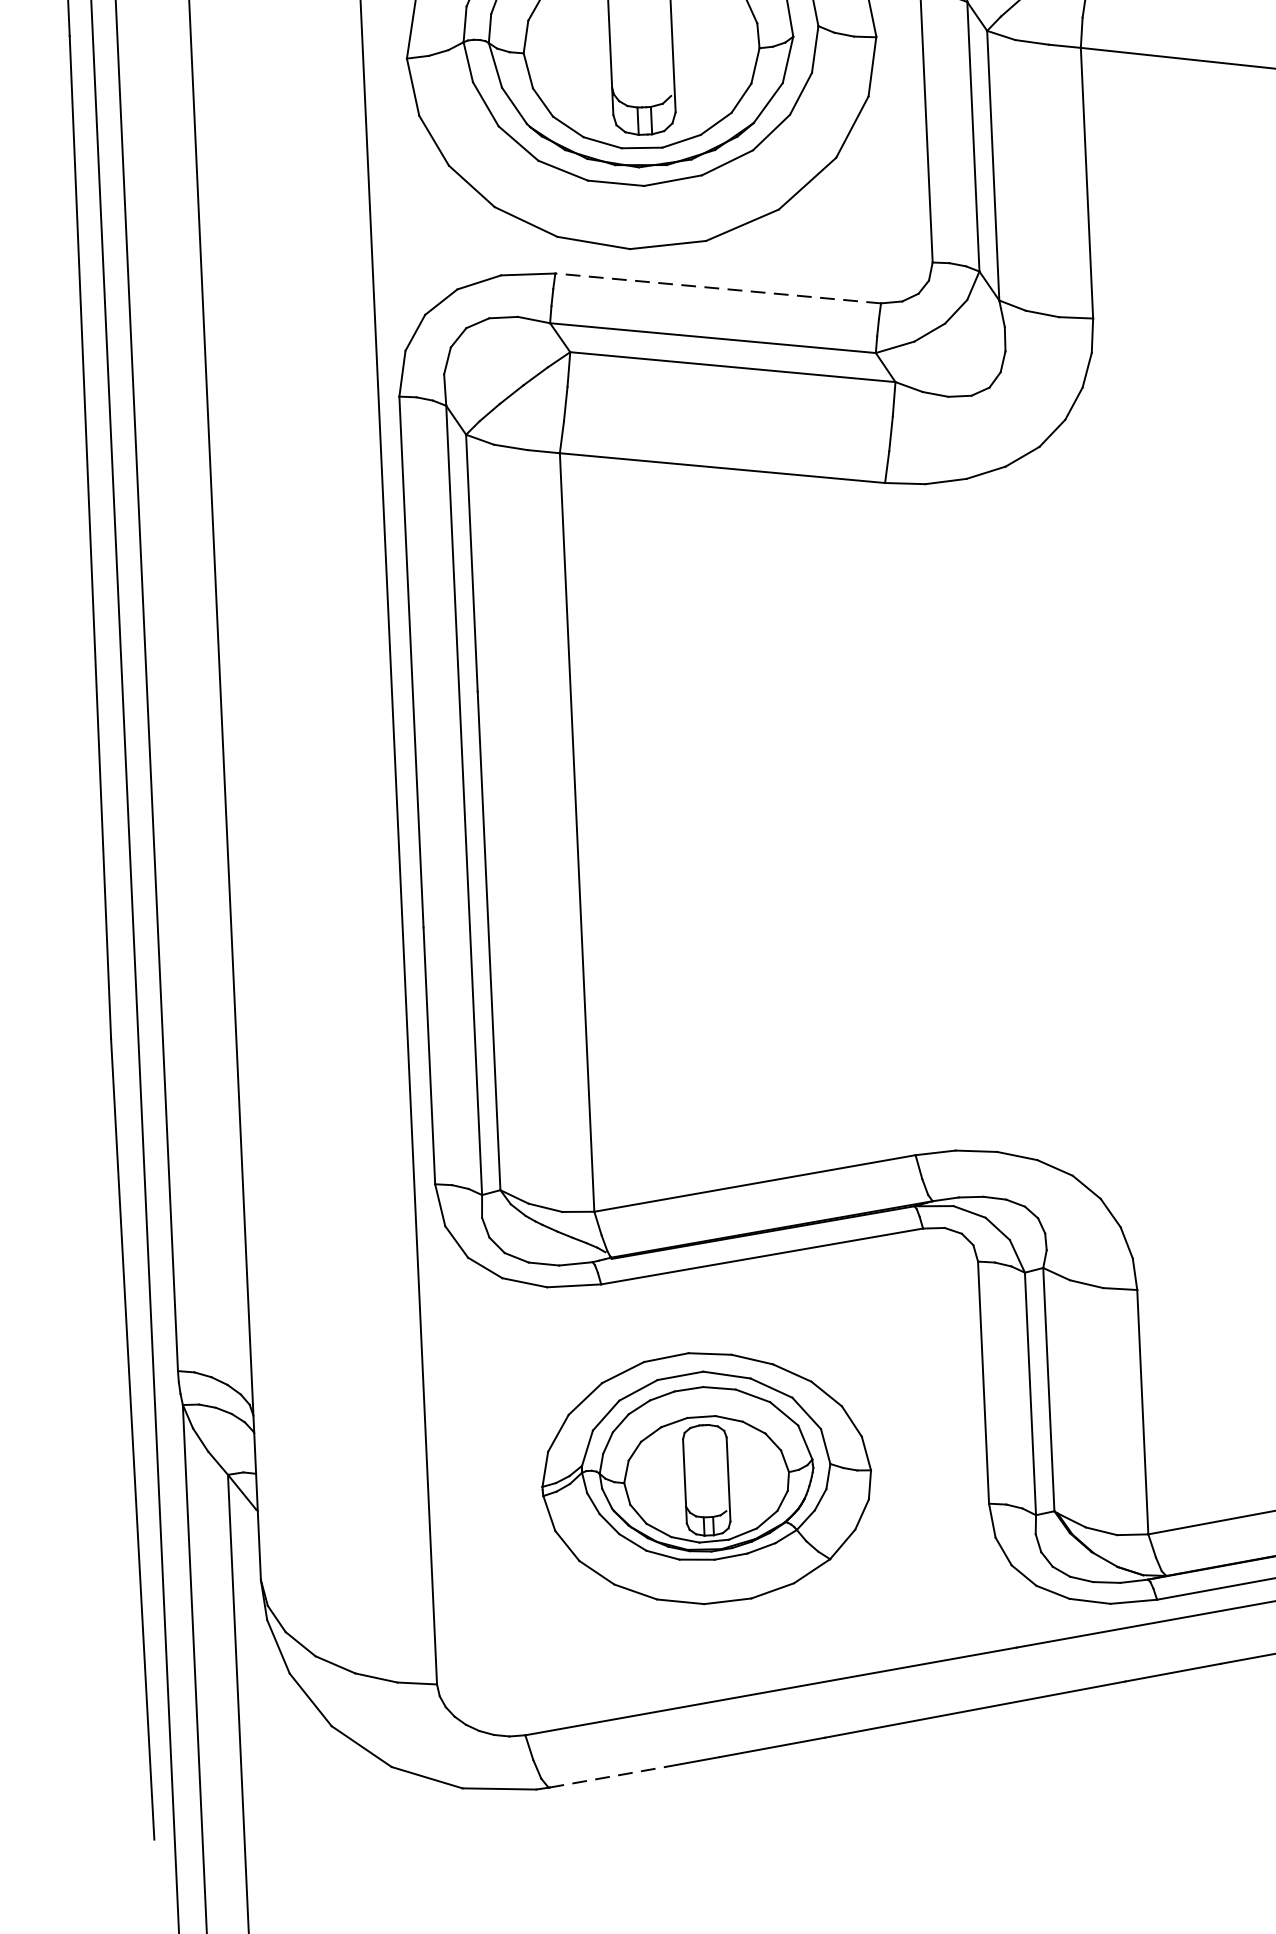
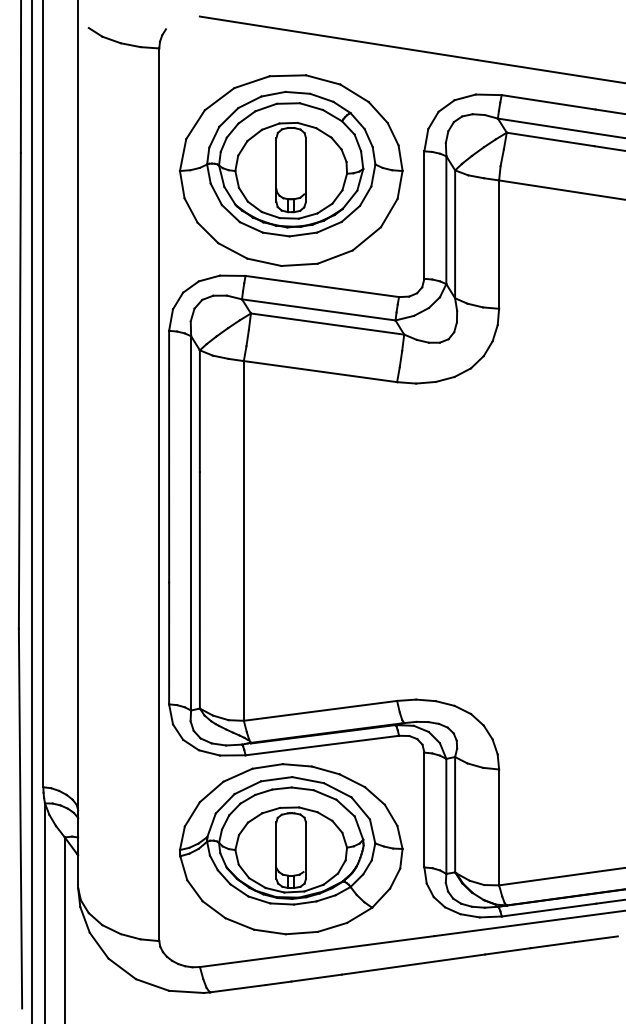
line: (716, 288) -> (321, 286), dashed -> solid
part: (707, 1478) -> (291, 849), size x1.43
line: (608, 1776) -> (238, 988), dashed -> solid

